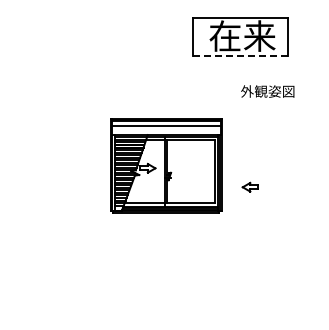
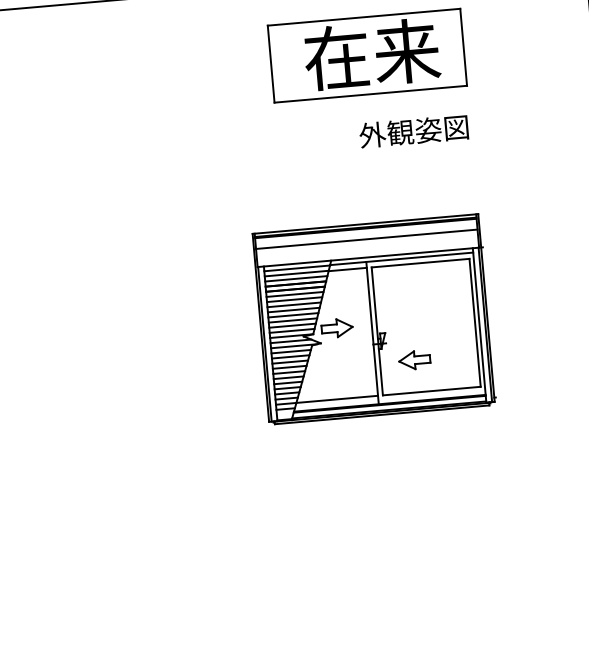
line: (239, 55) -> (369, 94), dashed -> solid
text: (267, 91) -> (413, 131), moved
part: (166, 165) -> (374, 319), moved

